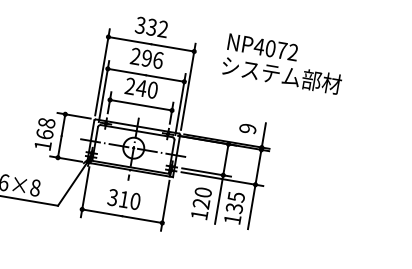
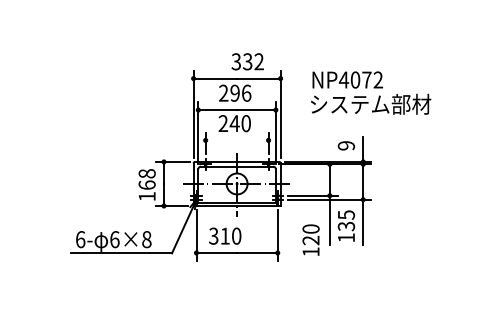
text: (151, 26) -> (247, 61), moved
text: (284, 63) -> (371, 92), moved
line: (141, 105) -> (237, 140), removed
text: (124, 198) -> (225, 235), moved
text: (201, 202) -> (310, 239), moved

